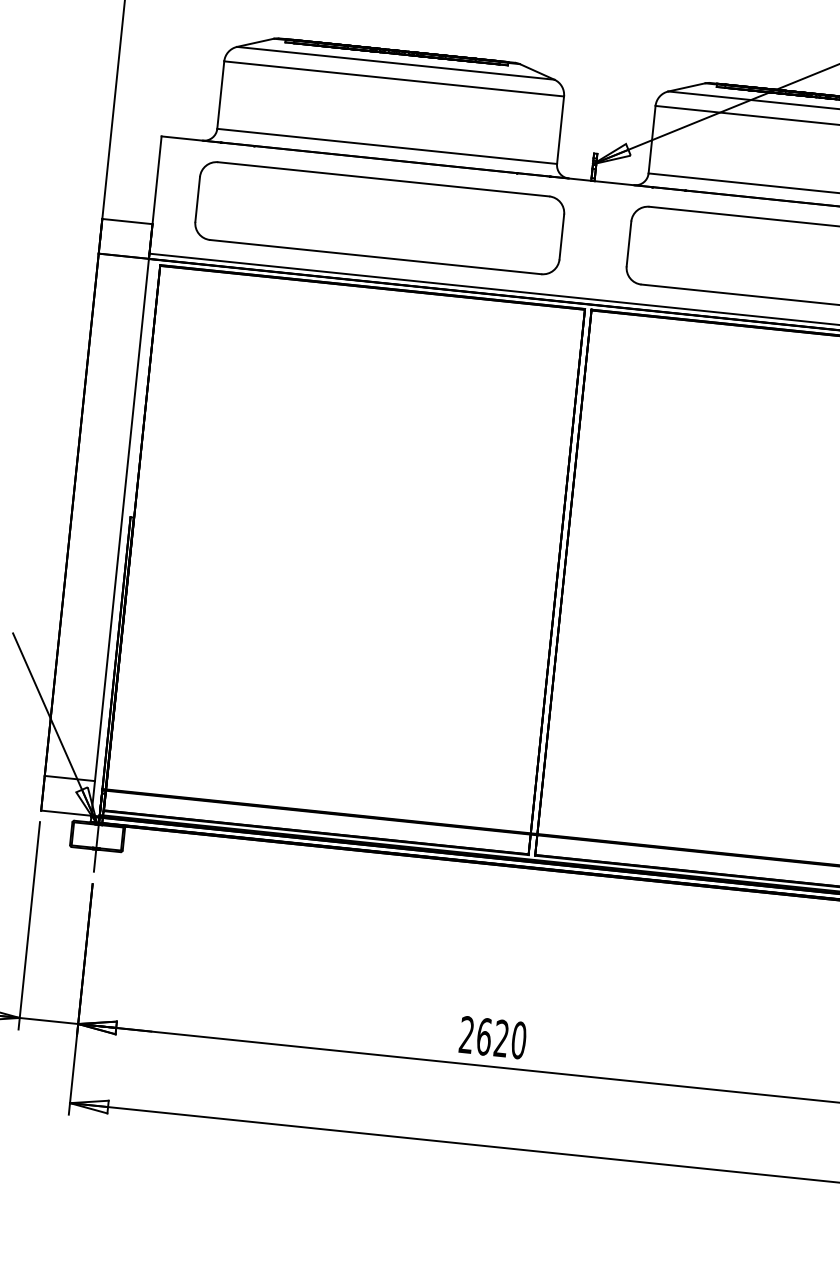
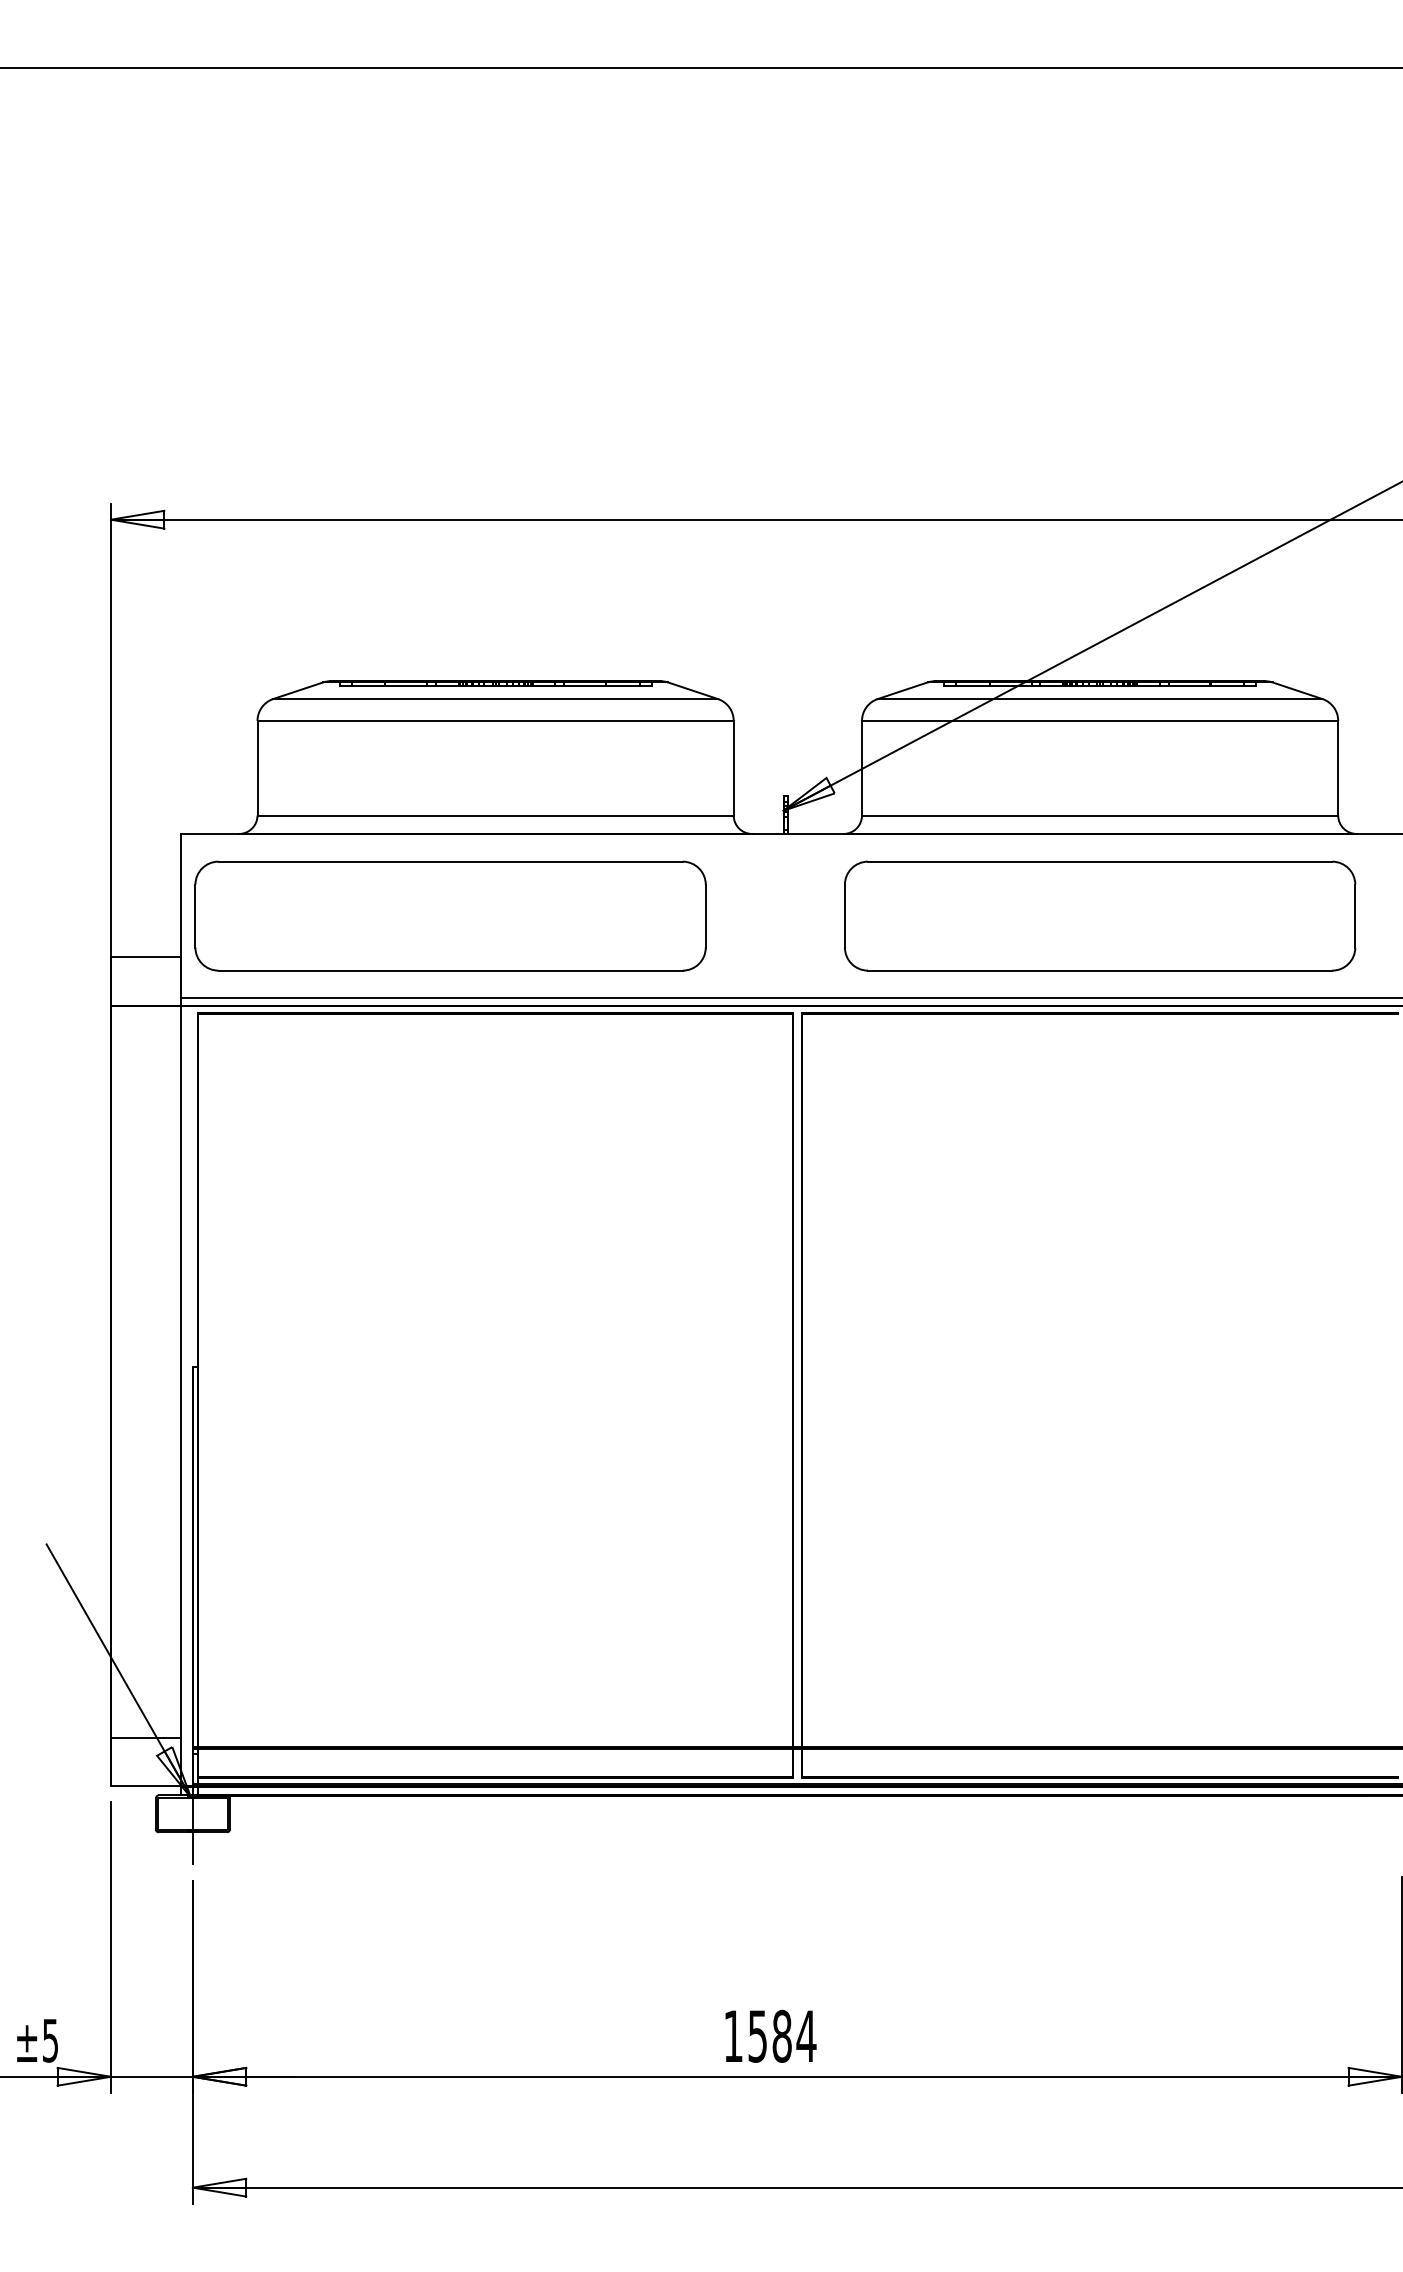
part: (379, 217) -> (450, 915), moved
text: (493, 1037) -> (770, 2035), 2620 -> 1584

